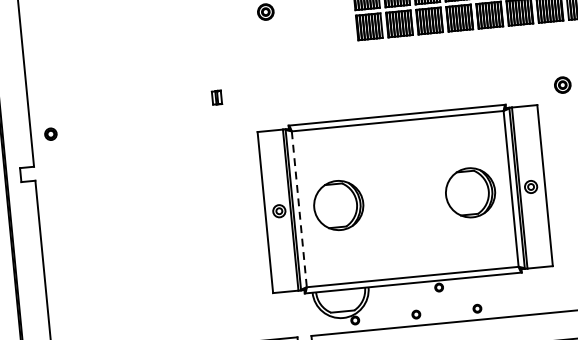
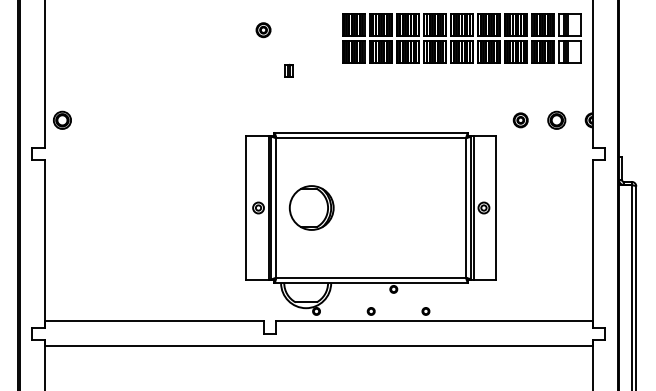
part: (216, 97) -> (288, 70), moved
part: (50, 133) -> (62, 119), size x1.67
part: (470, 192) -> (429, 207), removed
line: (299, 209) -> (276, 208), dashed -> solid

